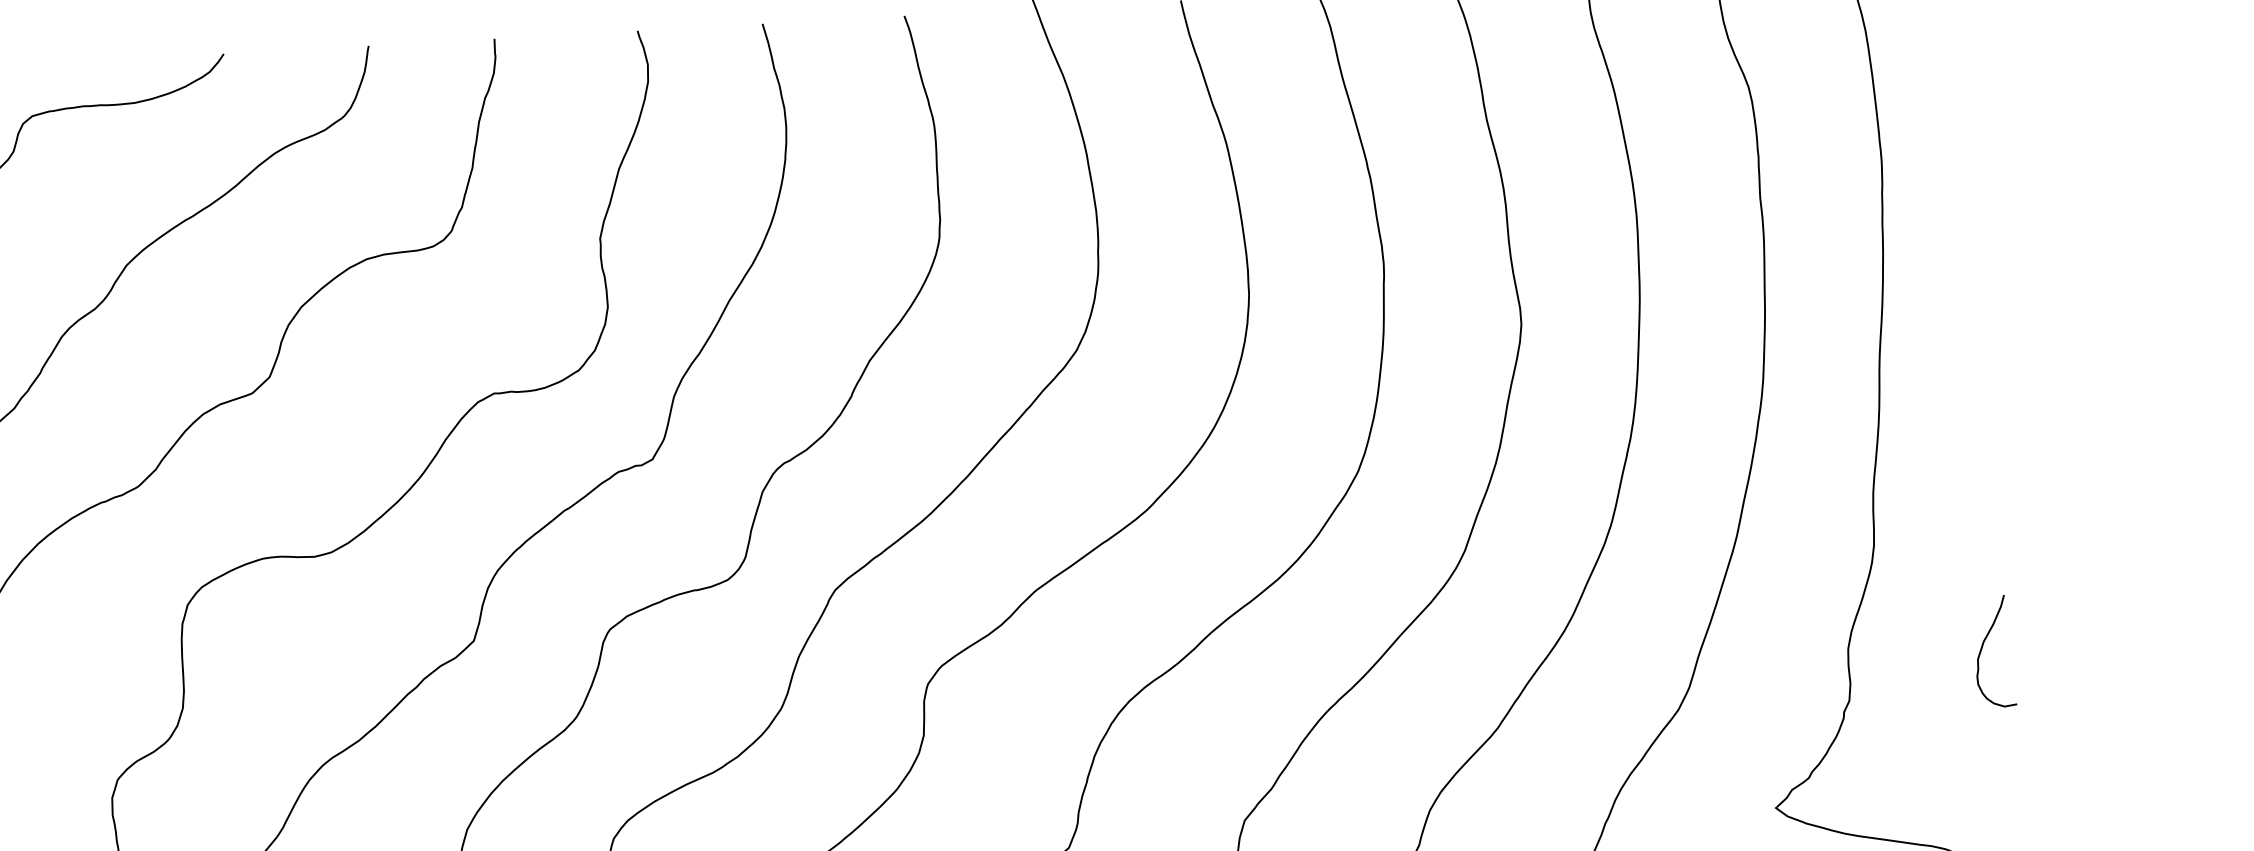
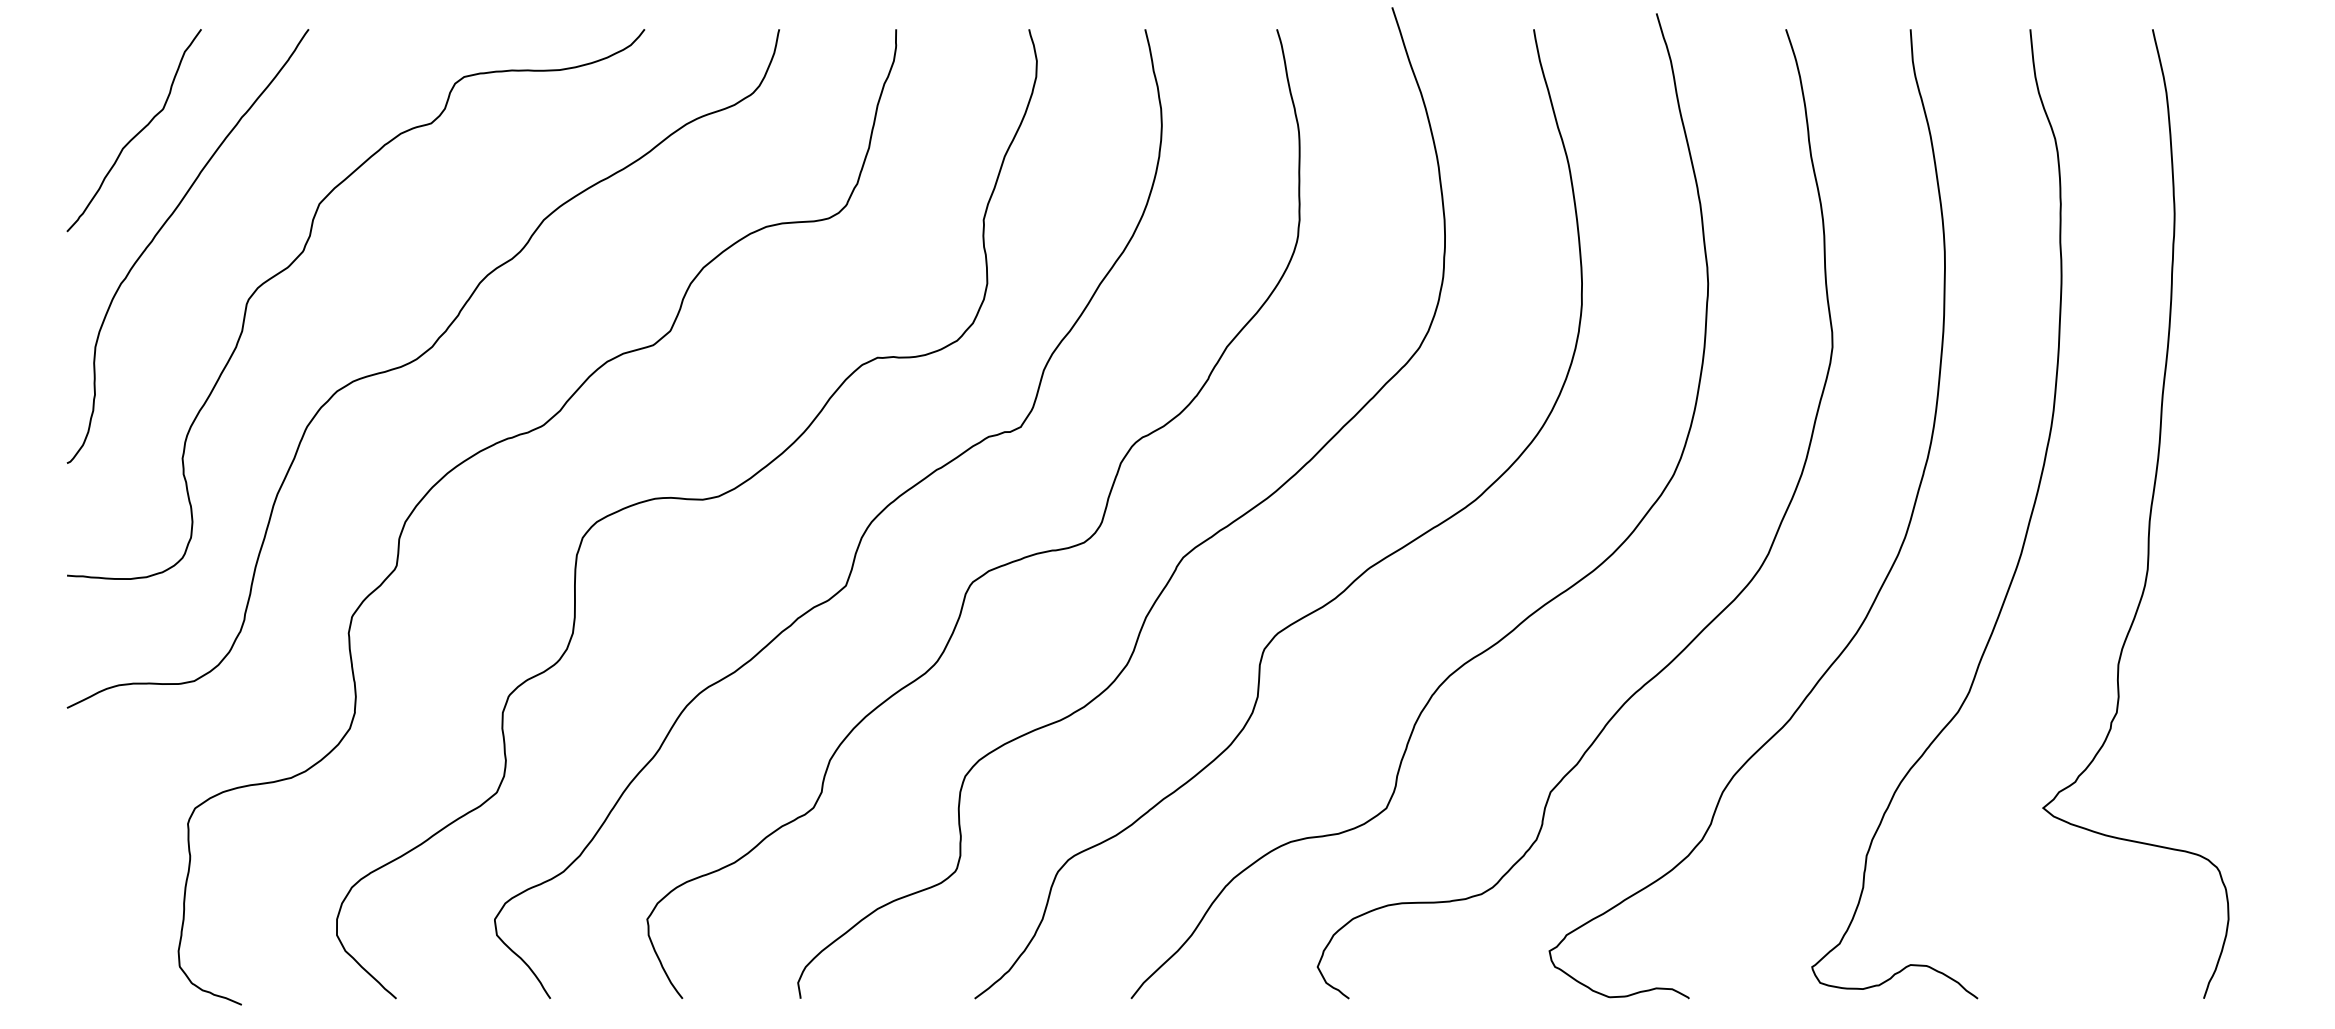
curve: (1983, 647) -> (2243, 670), removed

